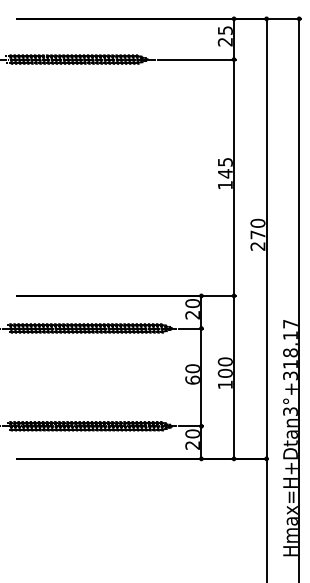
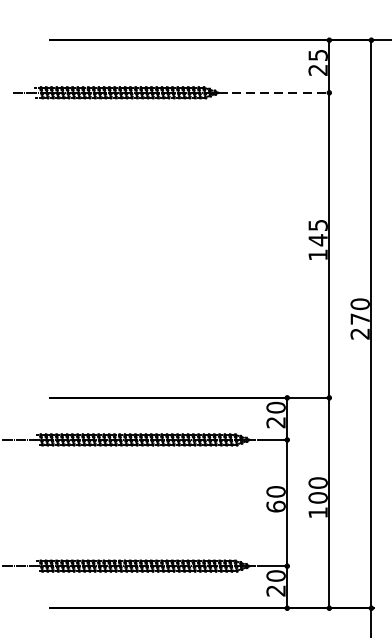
line: (196, 59) -> (280, 92), solid -> dashed

